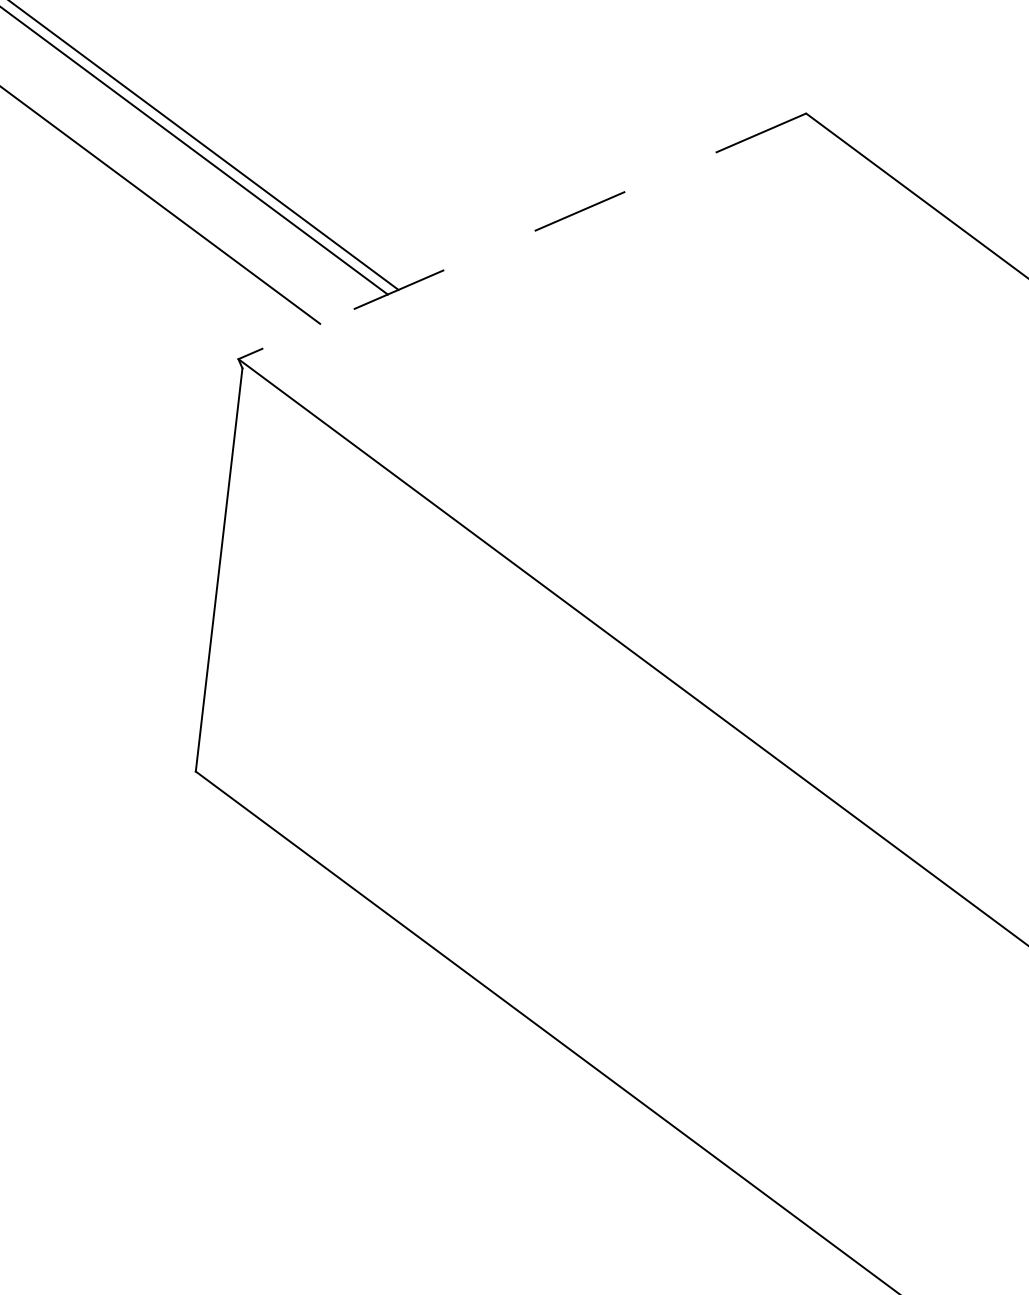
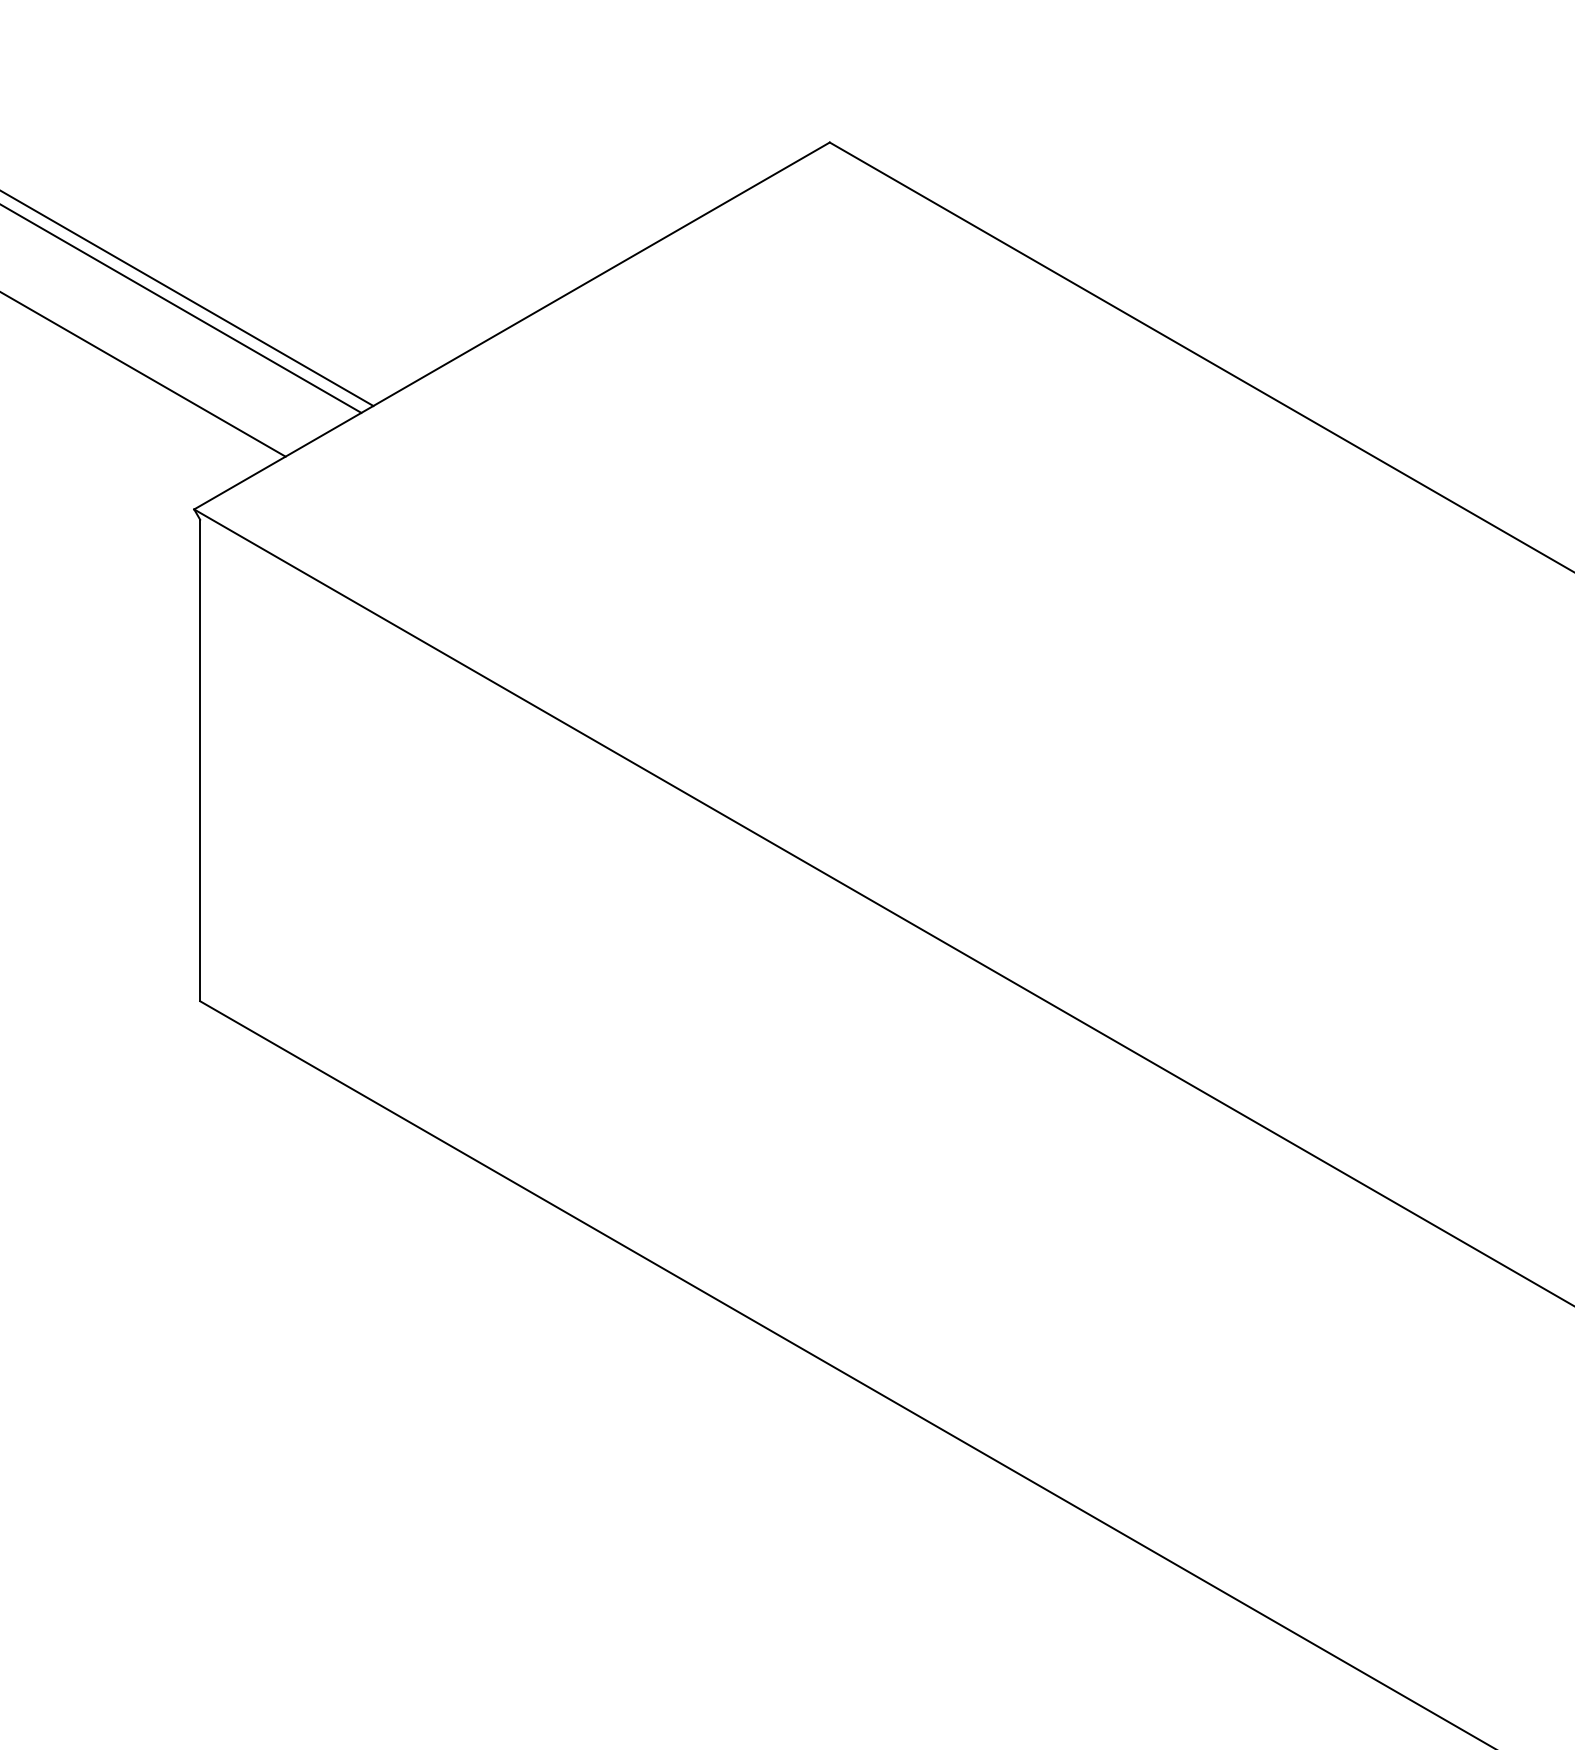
line: (522, 235) -> (512, 325), dashed -> solid

